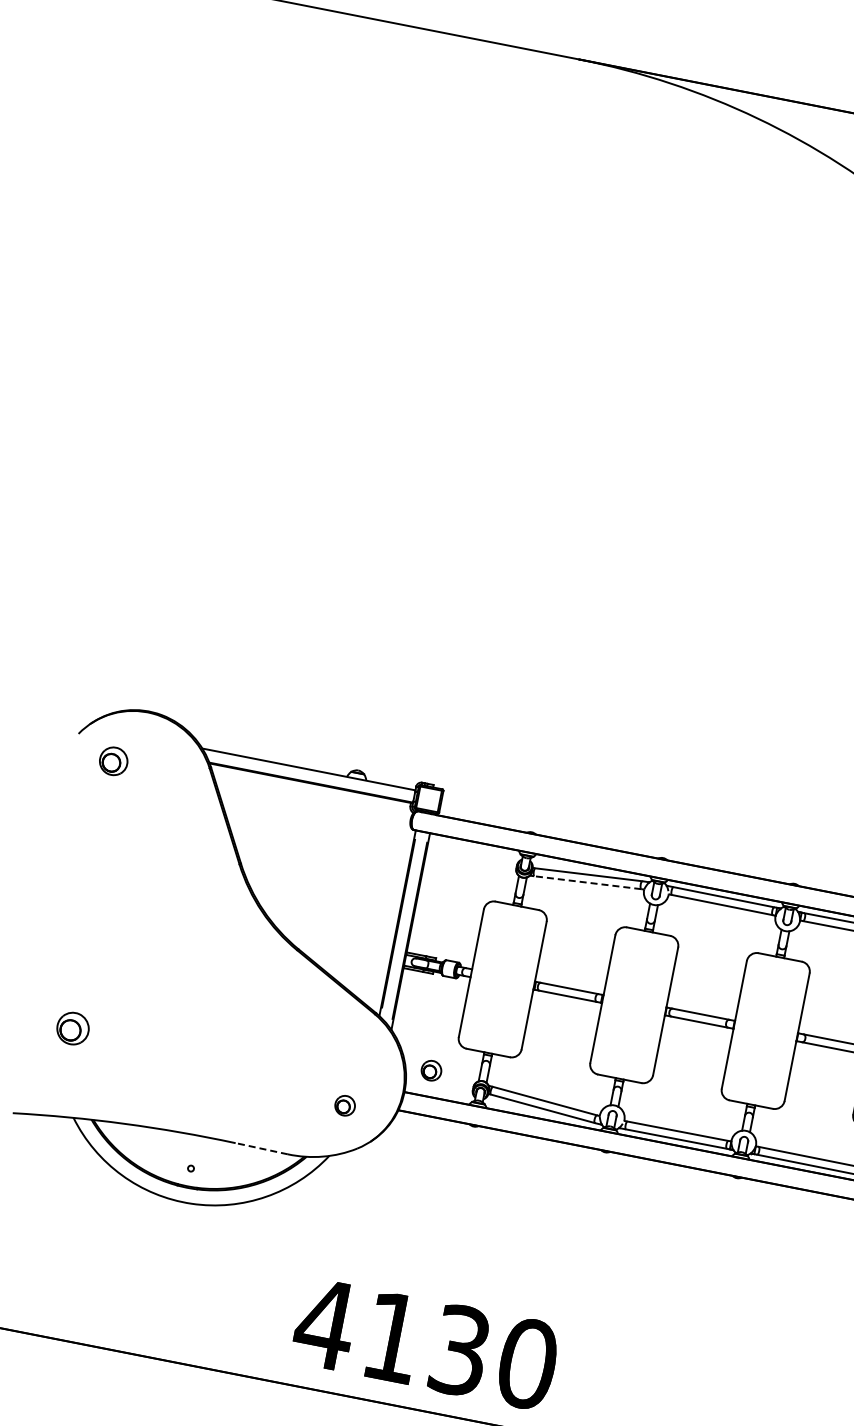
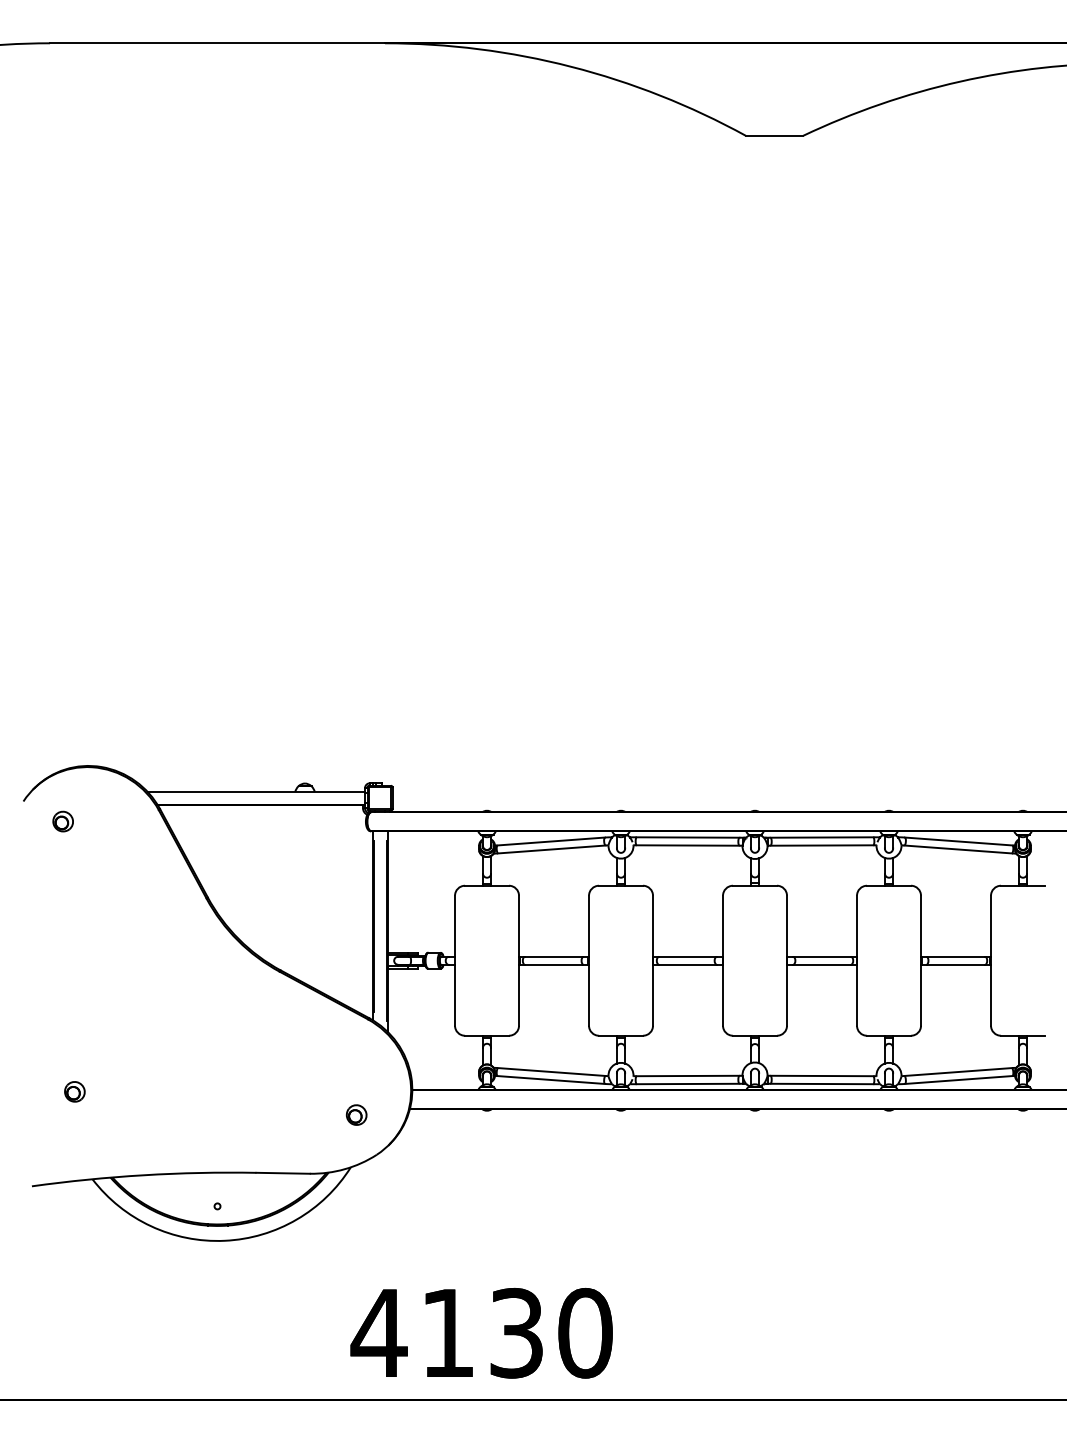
part: (112, 761) -> (62, 821), size x0.71
line: (587, 882) -> (551, 849), dashed -> solid
part: (72, 1028) -> (74, 1091), size x0.62
part: (431, 1070) -> (434, 1063), removed
line: (262, 1149) -> (283, 1173), dashed -> solid

